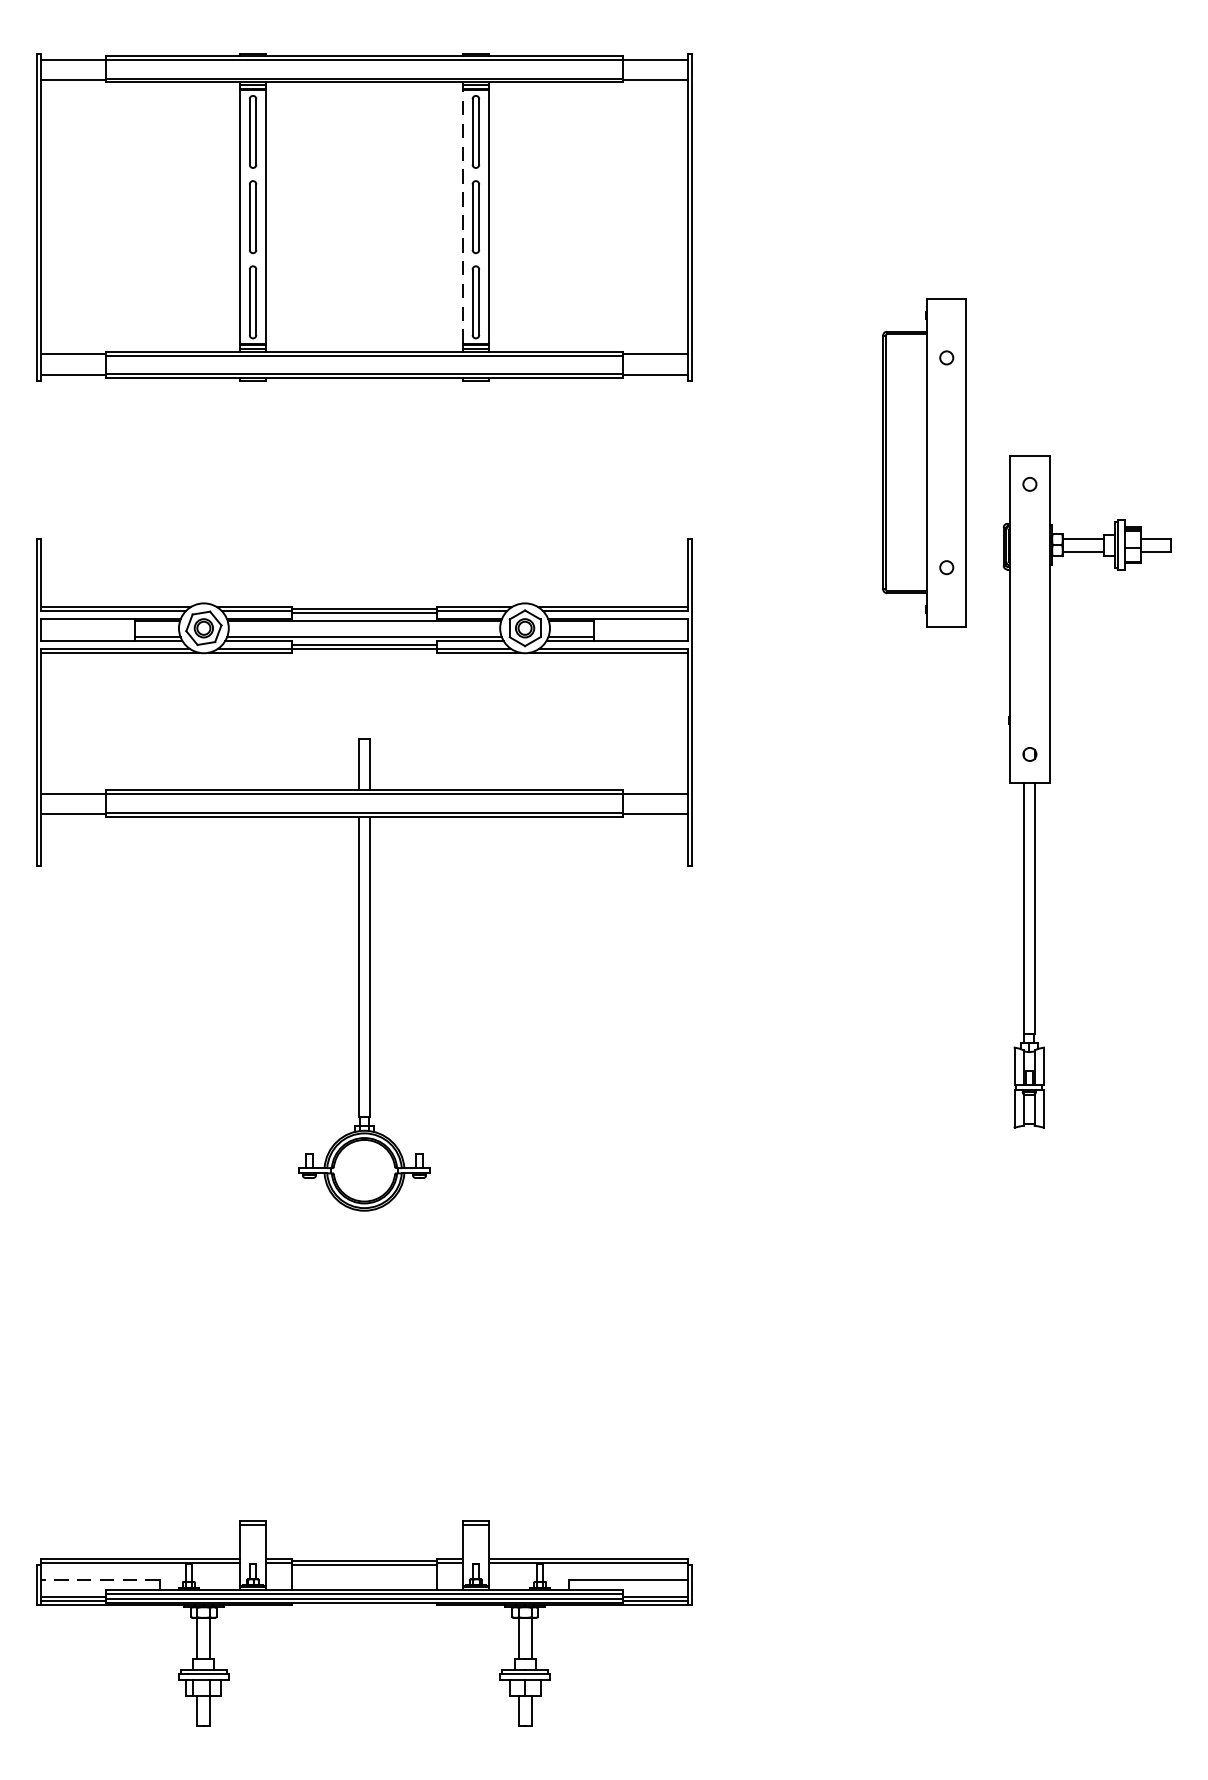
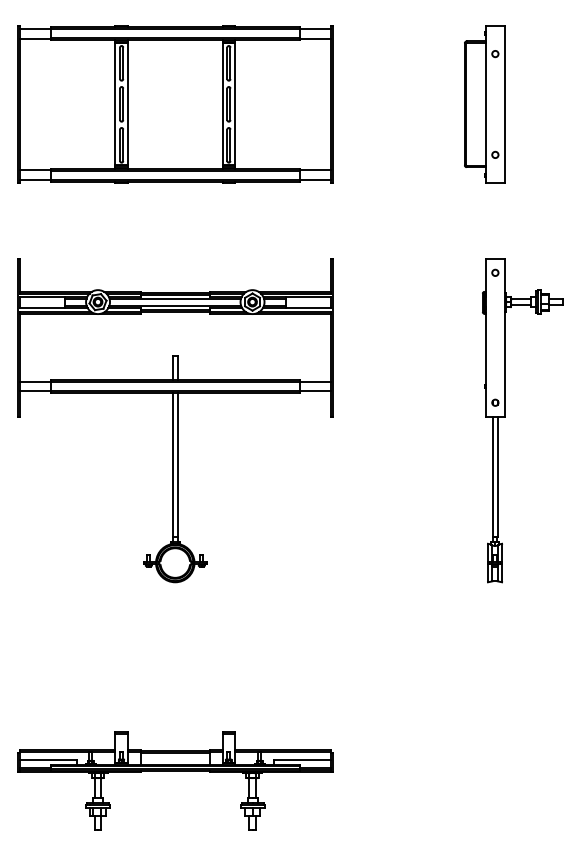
line: (462, 215) -> (222, 103), dashed -> solid
part: (924, 462) -> (484, 104), moved
part: (1050, 785) -> (505, 417), moved
line: (100, 1581) -> (48, 760), dashed -> solid

